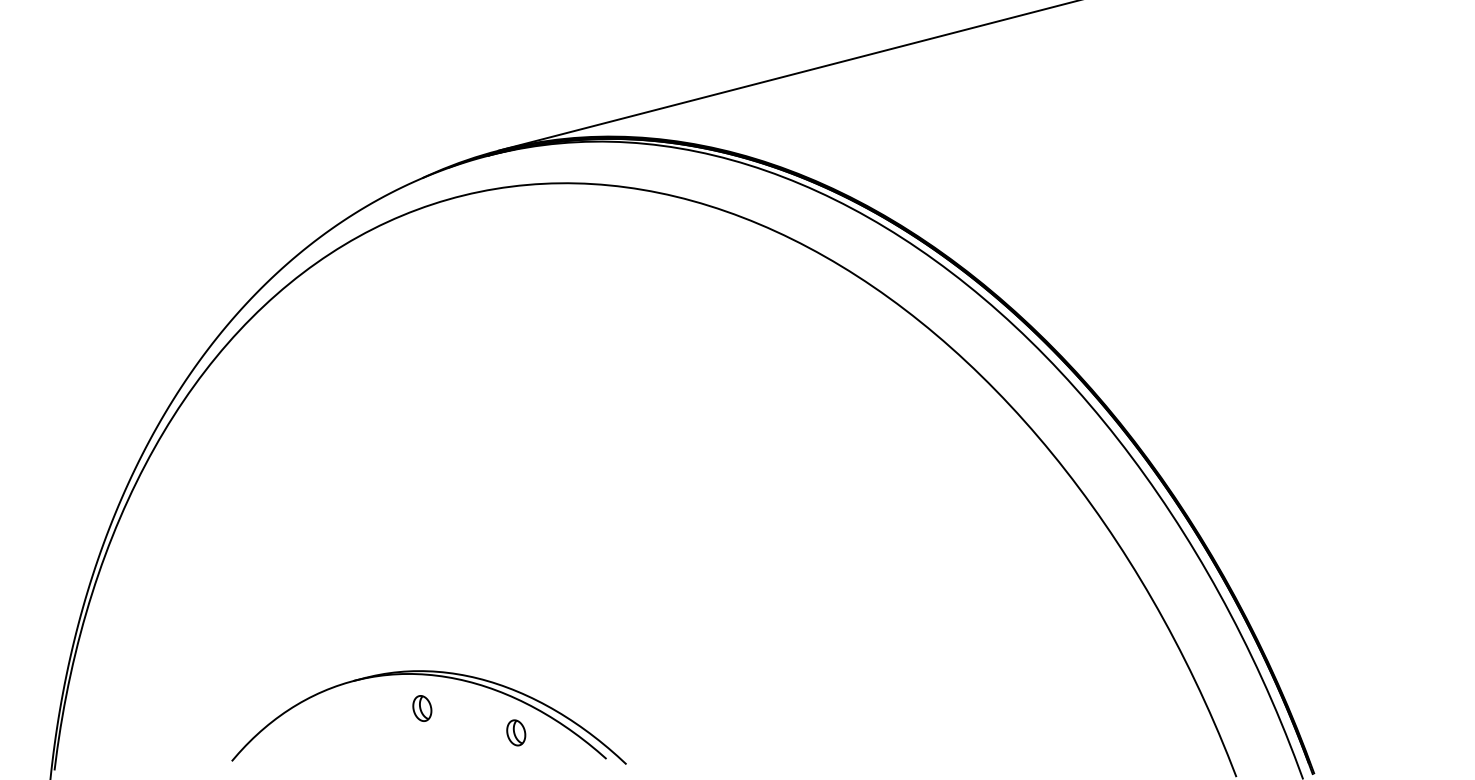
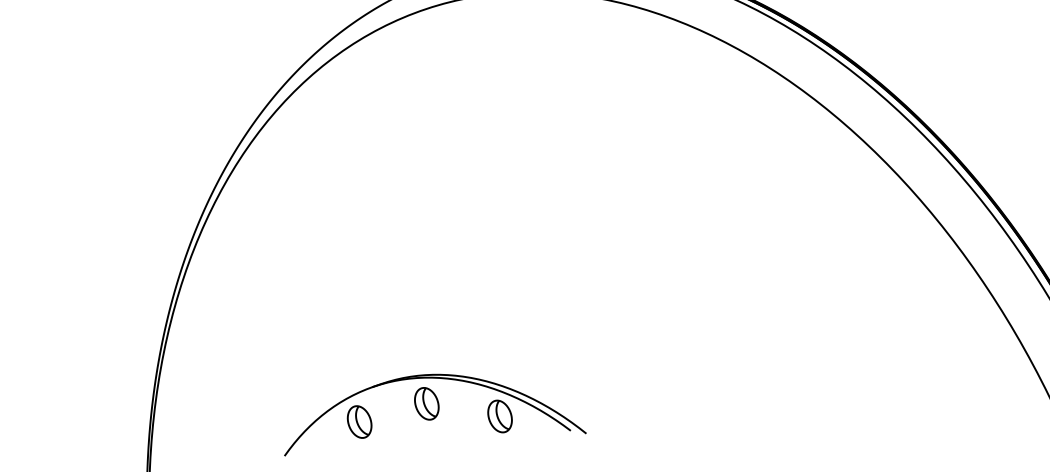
part: (422, 708) -> (427, 403), size x1.67
part: (332, 724) -> (359, 421), added
part: (516, 732) -> (500, 416), size x1.67

